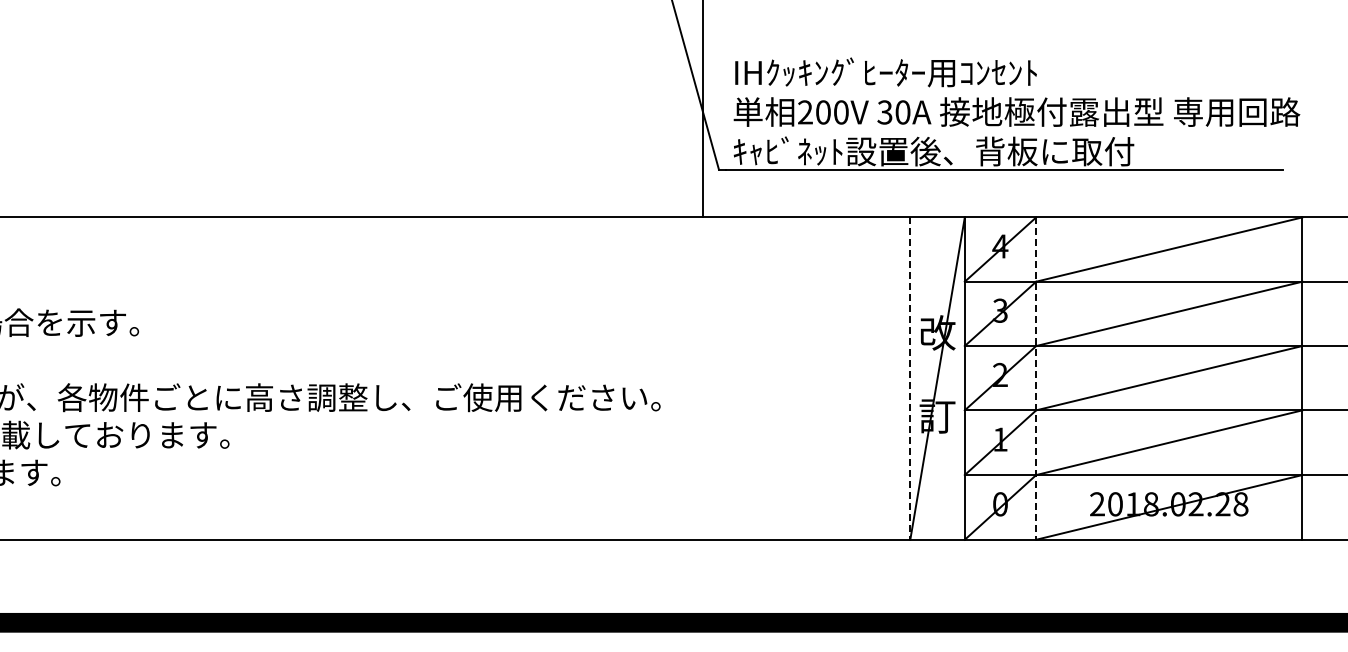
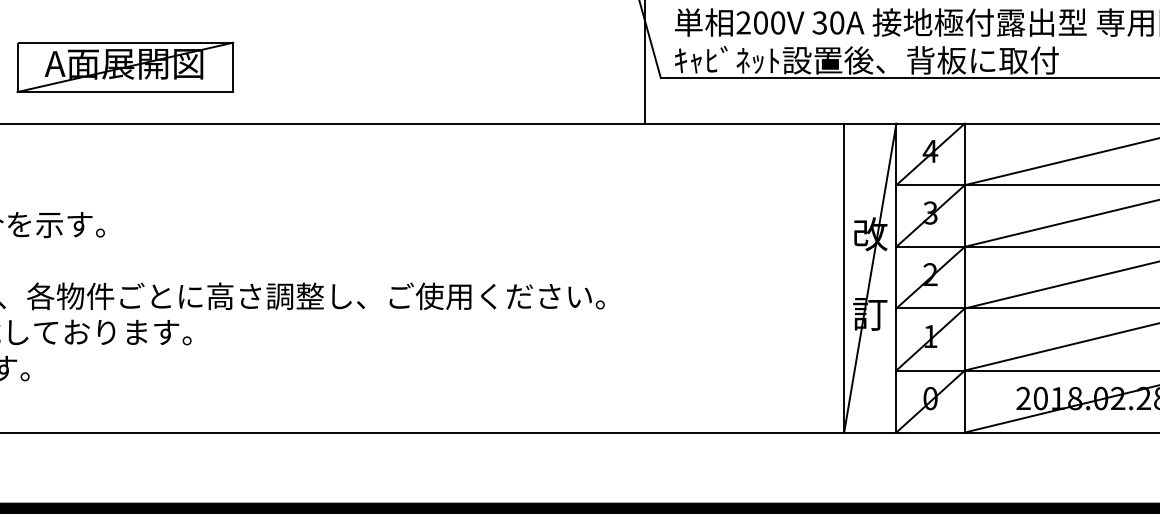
part: (160, 158) -> (125, 67), added
line: (910, 379) -> (844, 278), dashed -> solid
line: (1036, 379) -> (965, 278), dashed -> solid

